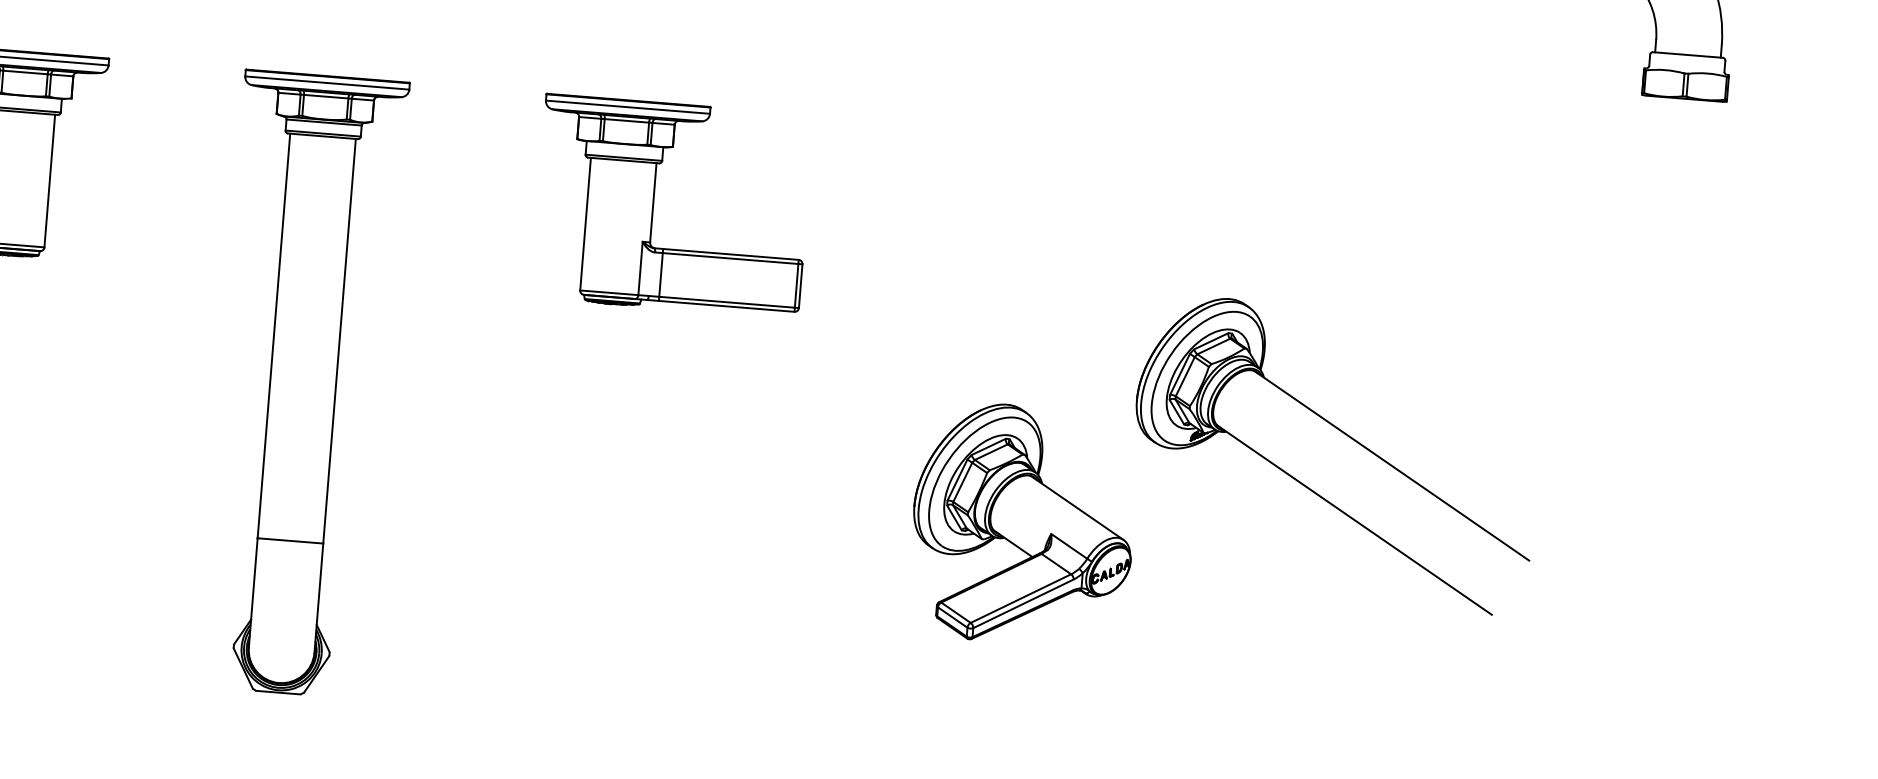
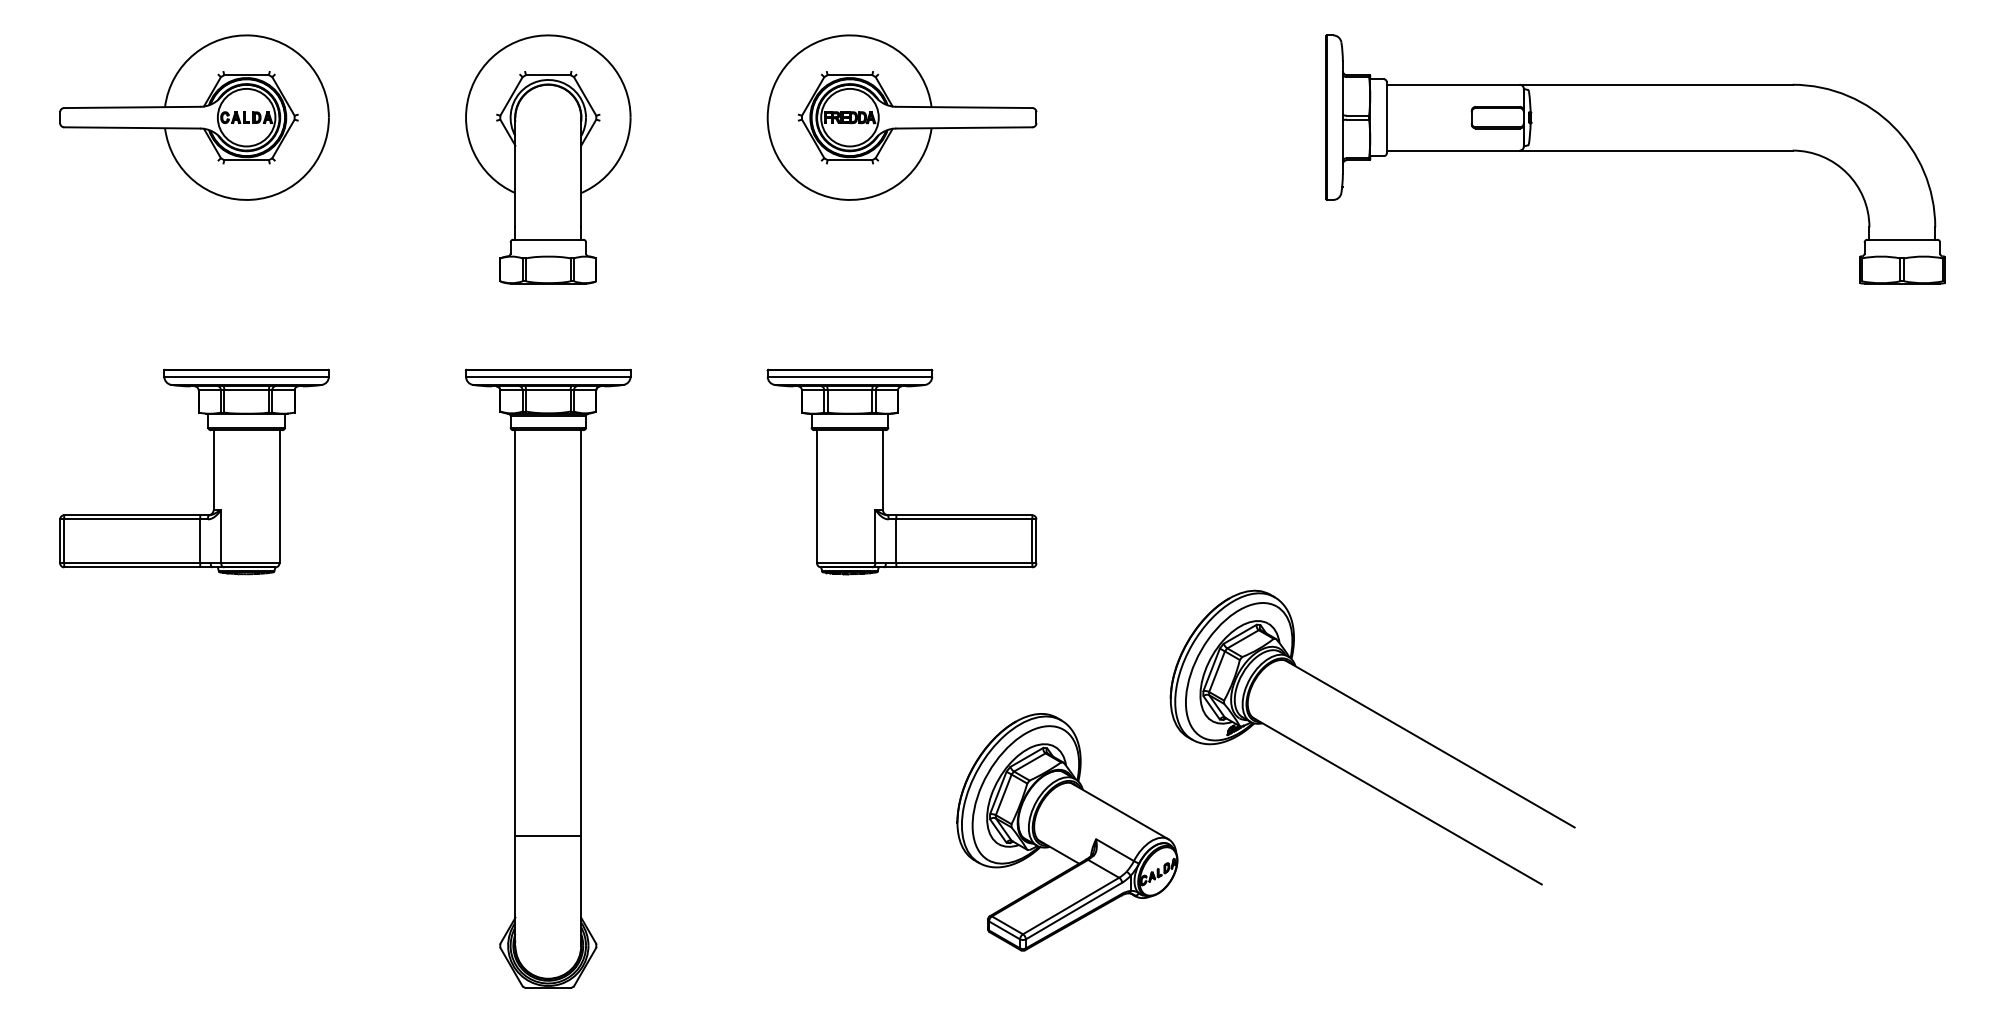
part: (1249, 448) -> (1286, 738), moved

